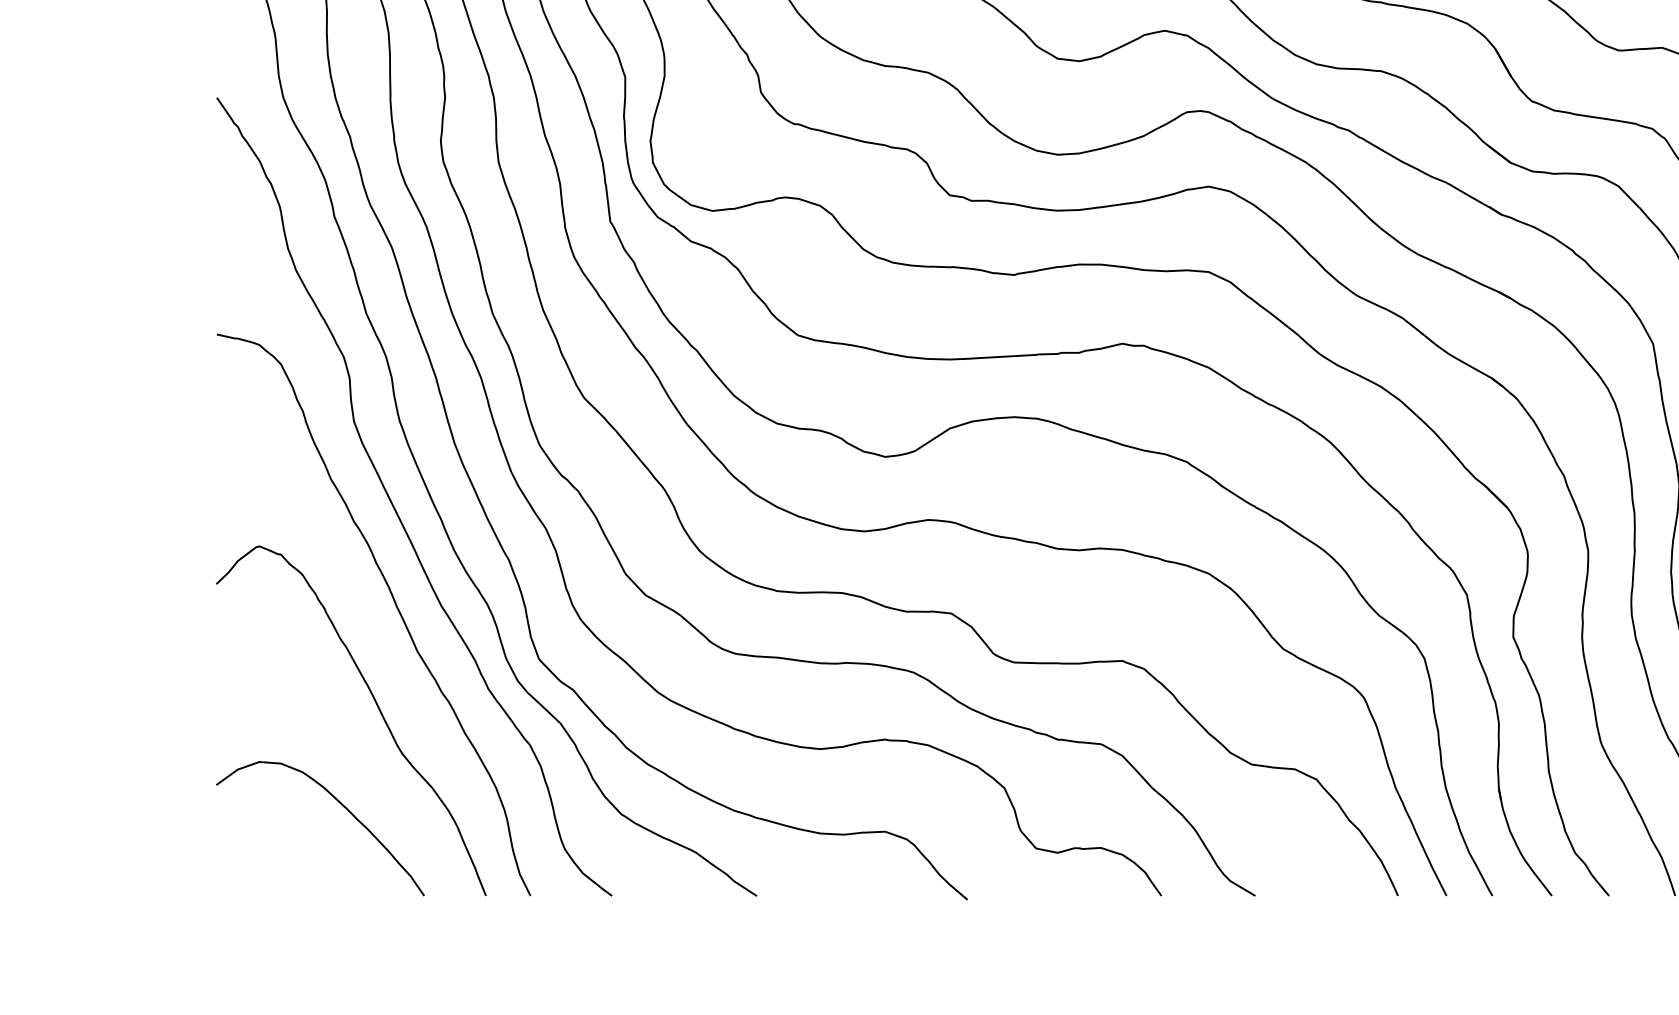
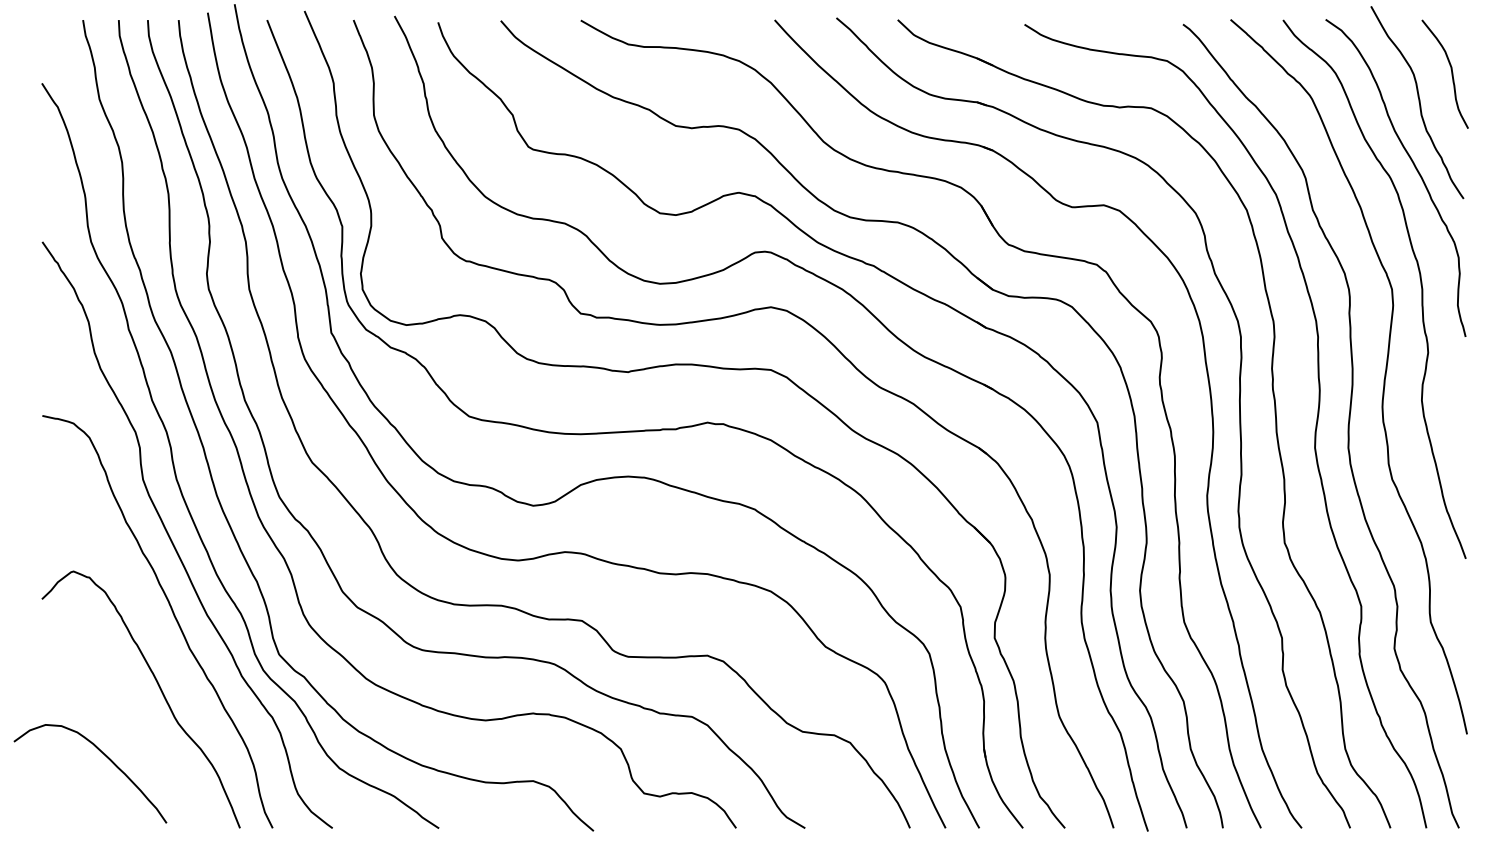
curve: (342, 806) -> (106, 757), moved

